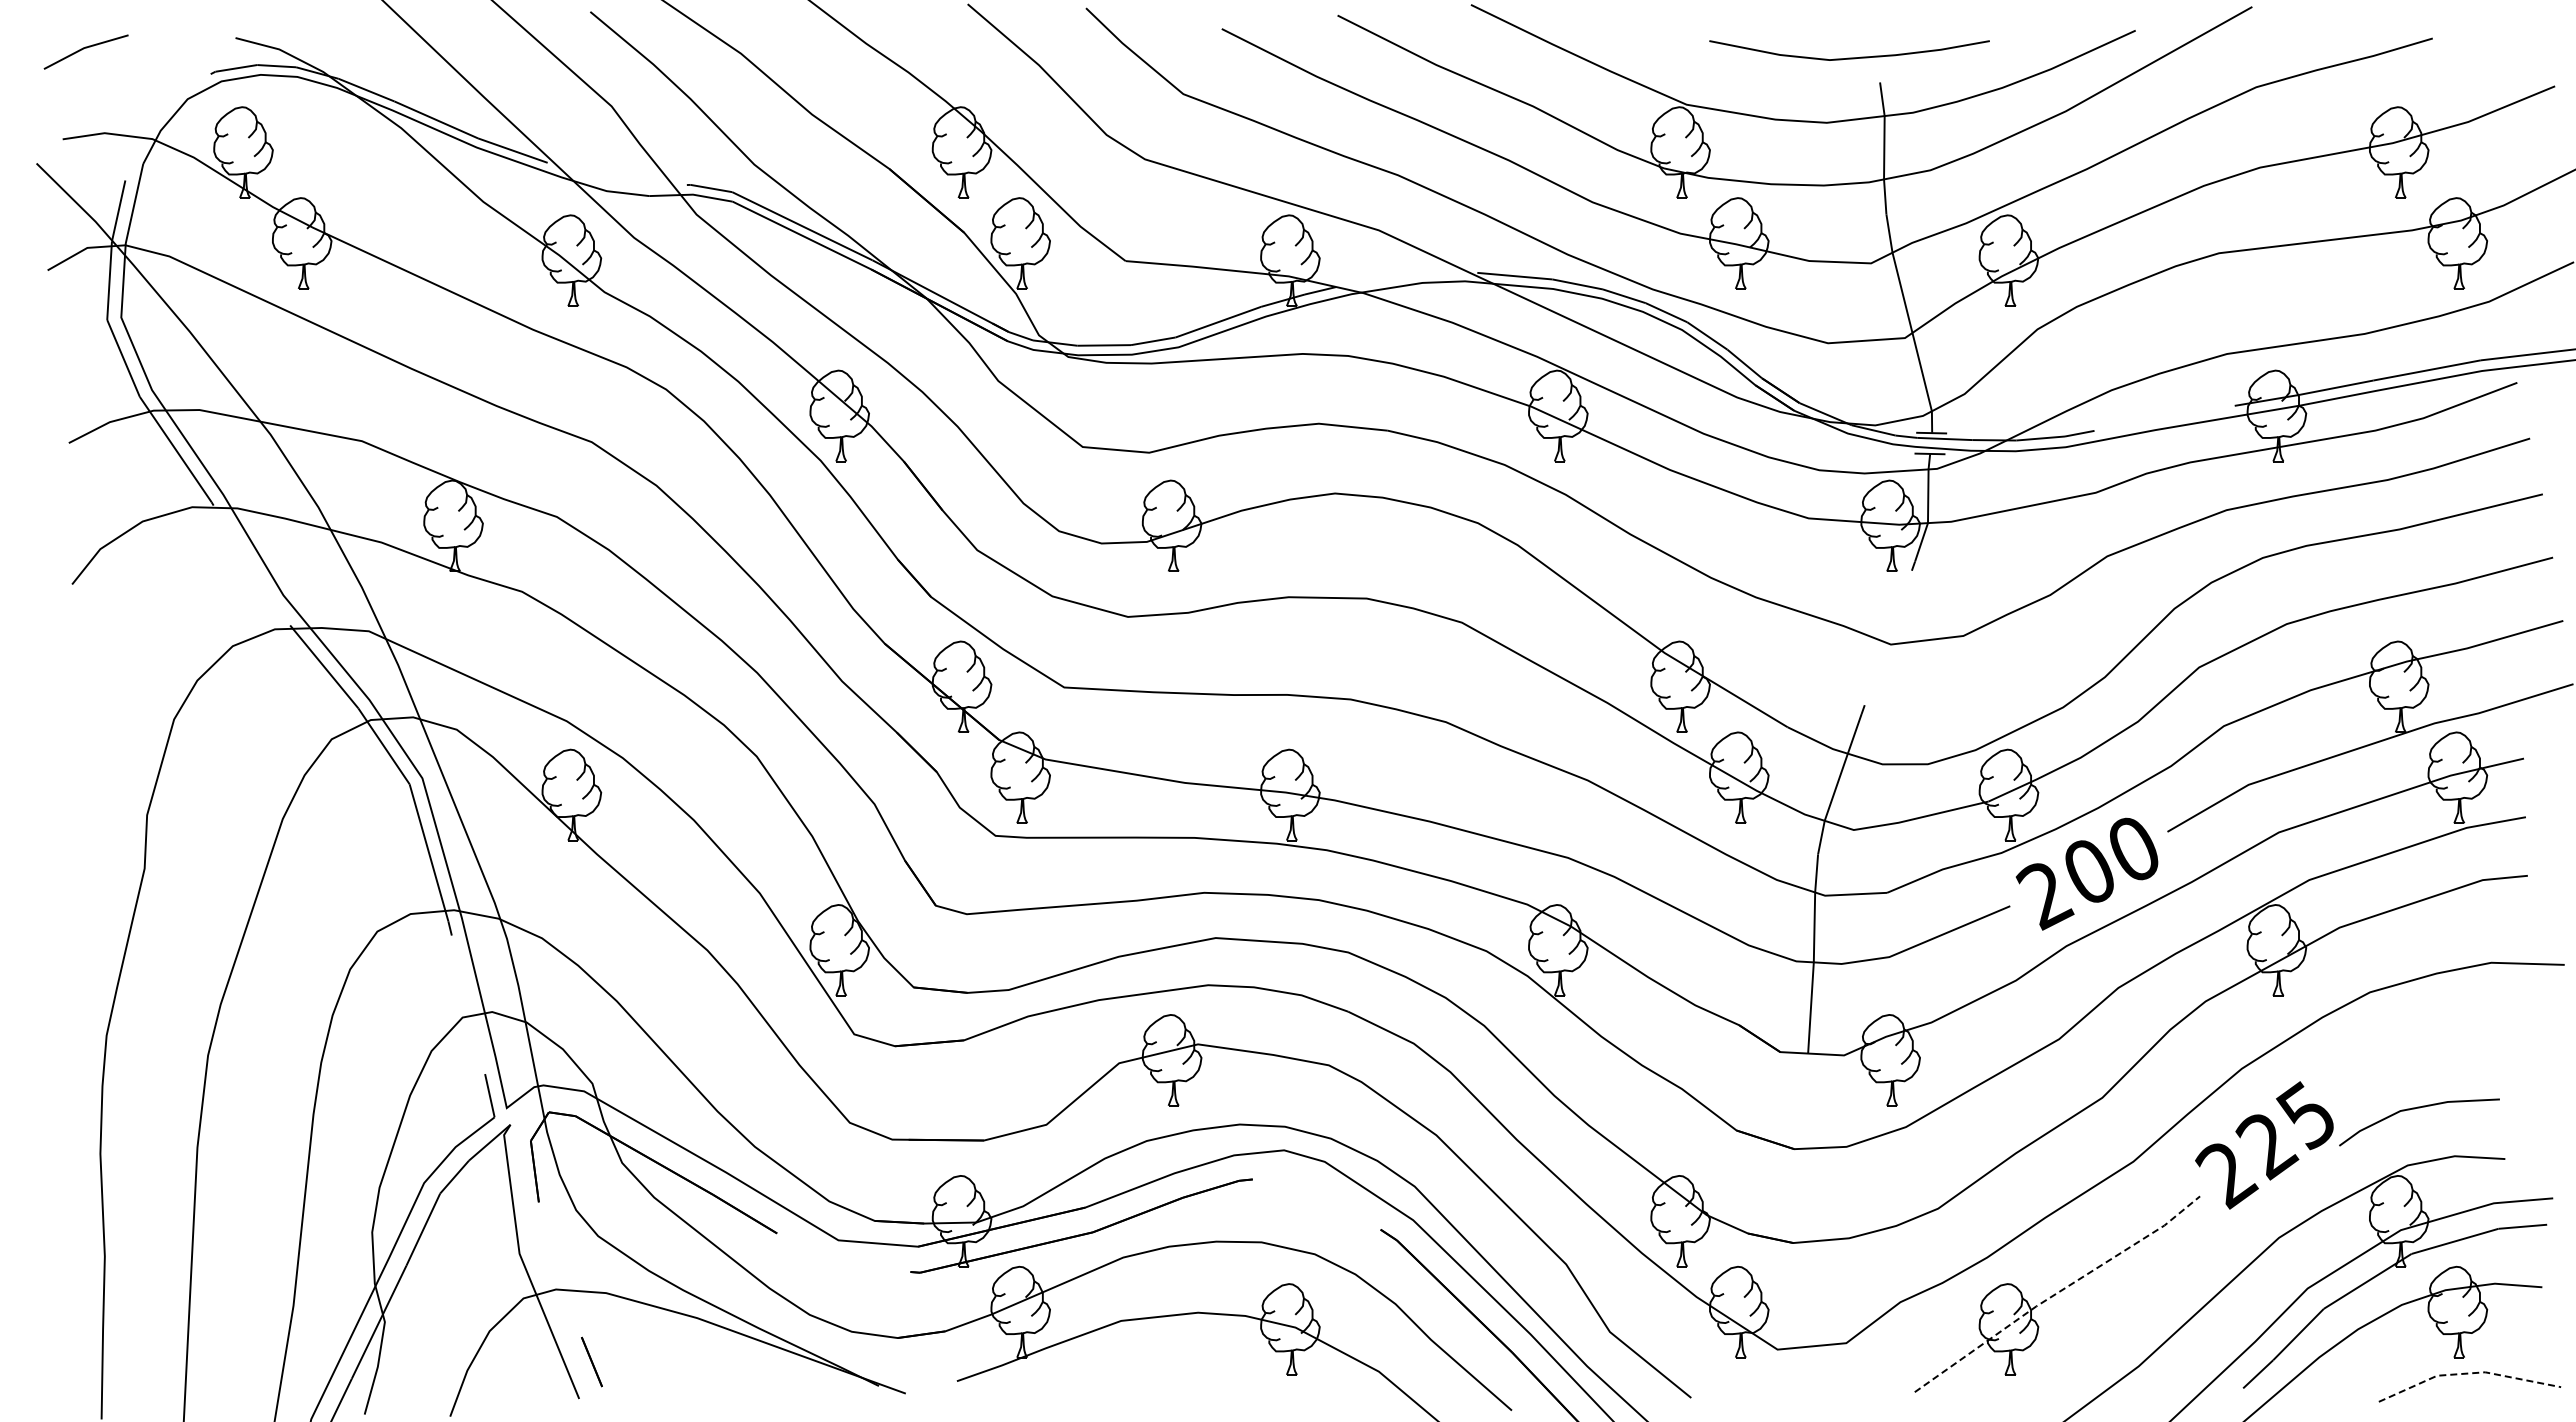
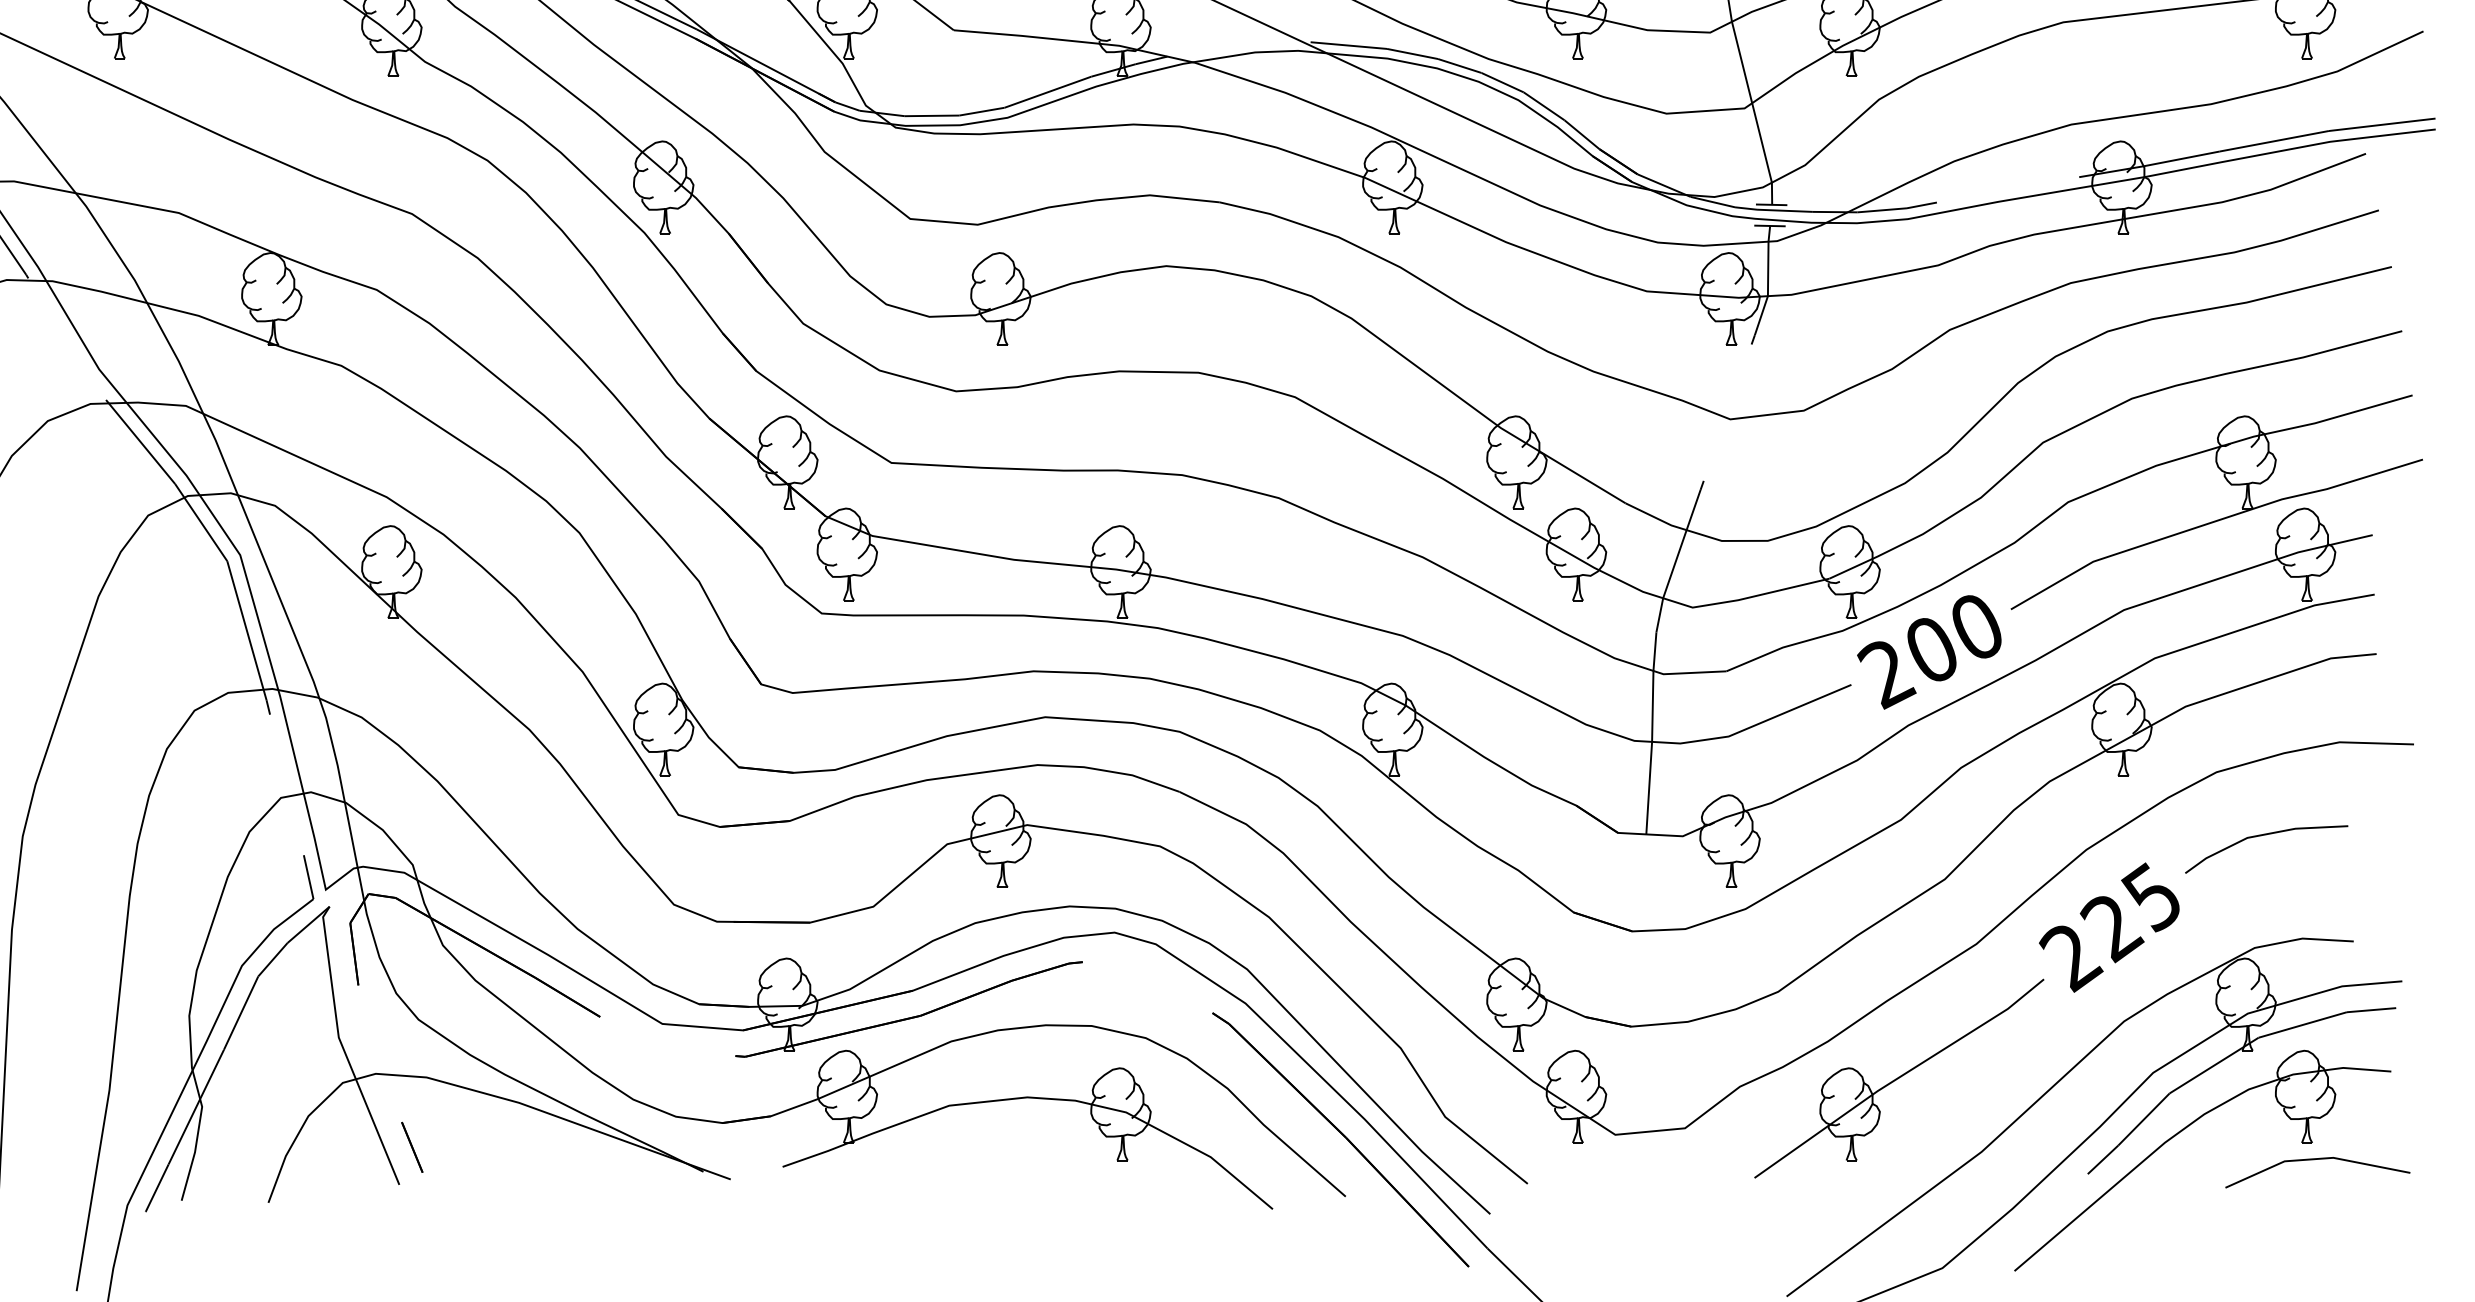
line: (2415, 1109) -> (2262, 836), moved
line: (2057, 1293) -> (1899, 1077), dashed -> solid
line: (2468, 1373) -> (2316, 1159), dashed -> solid

